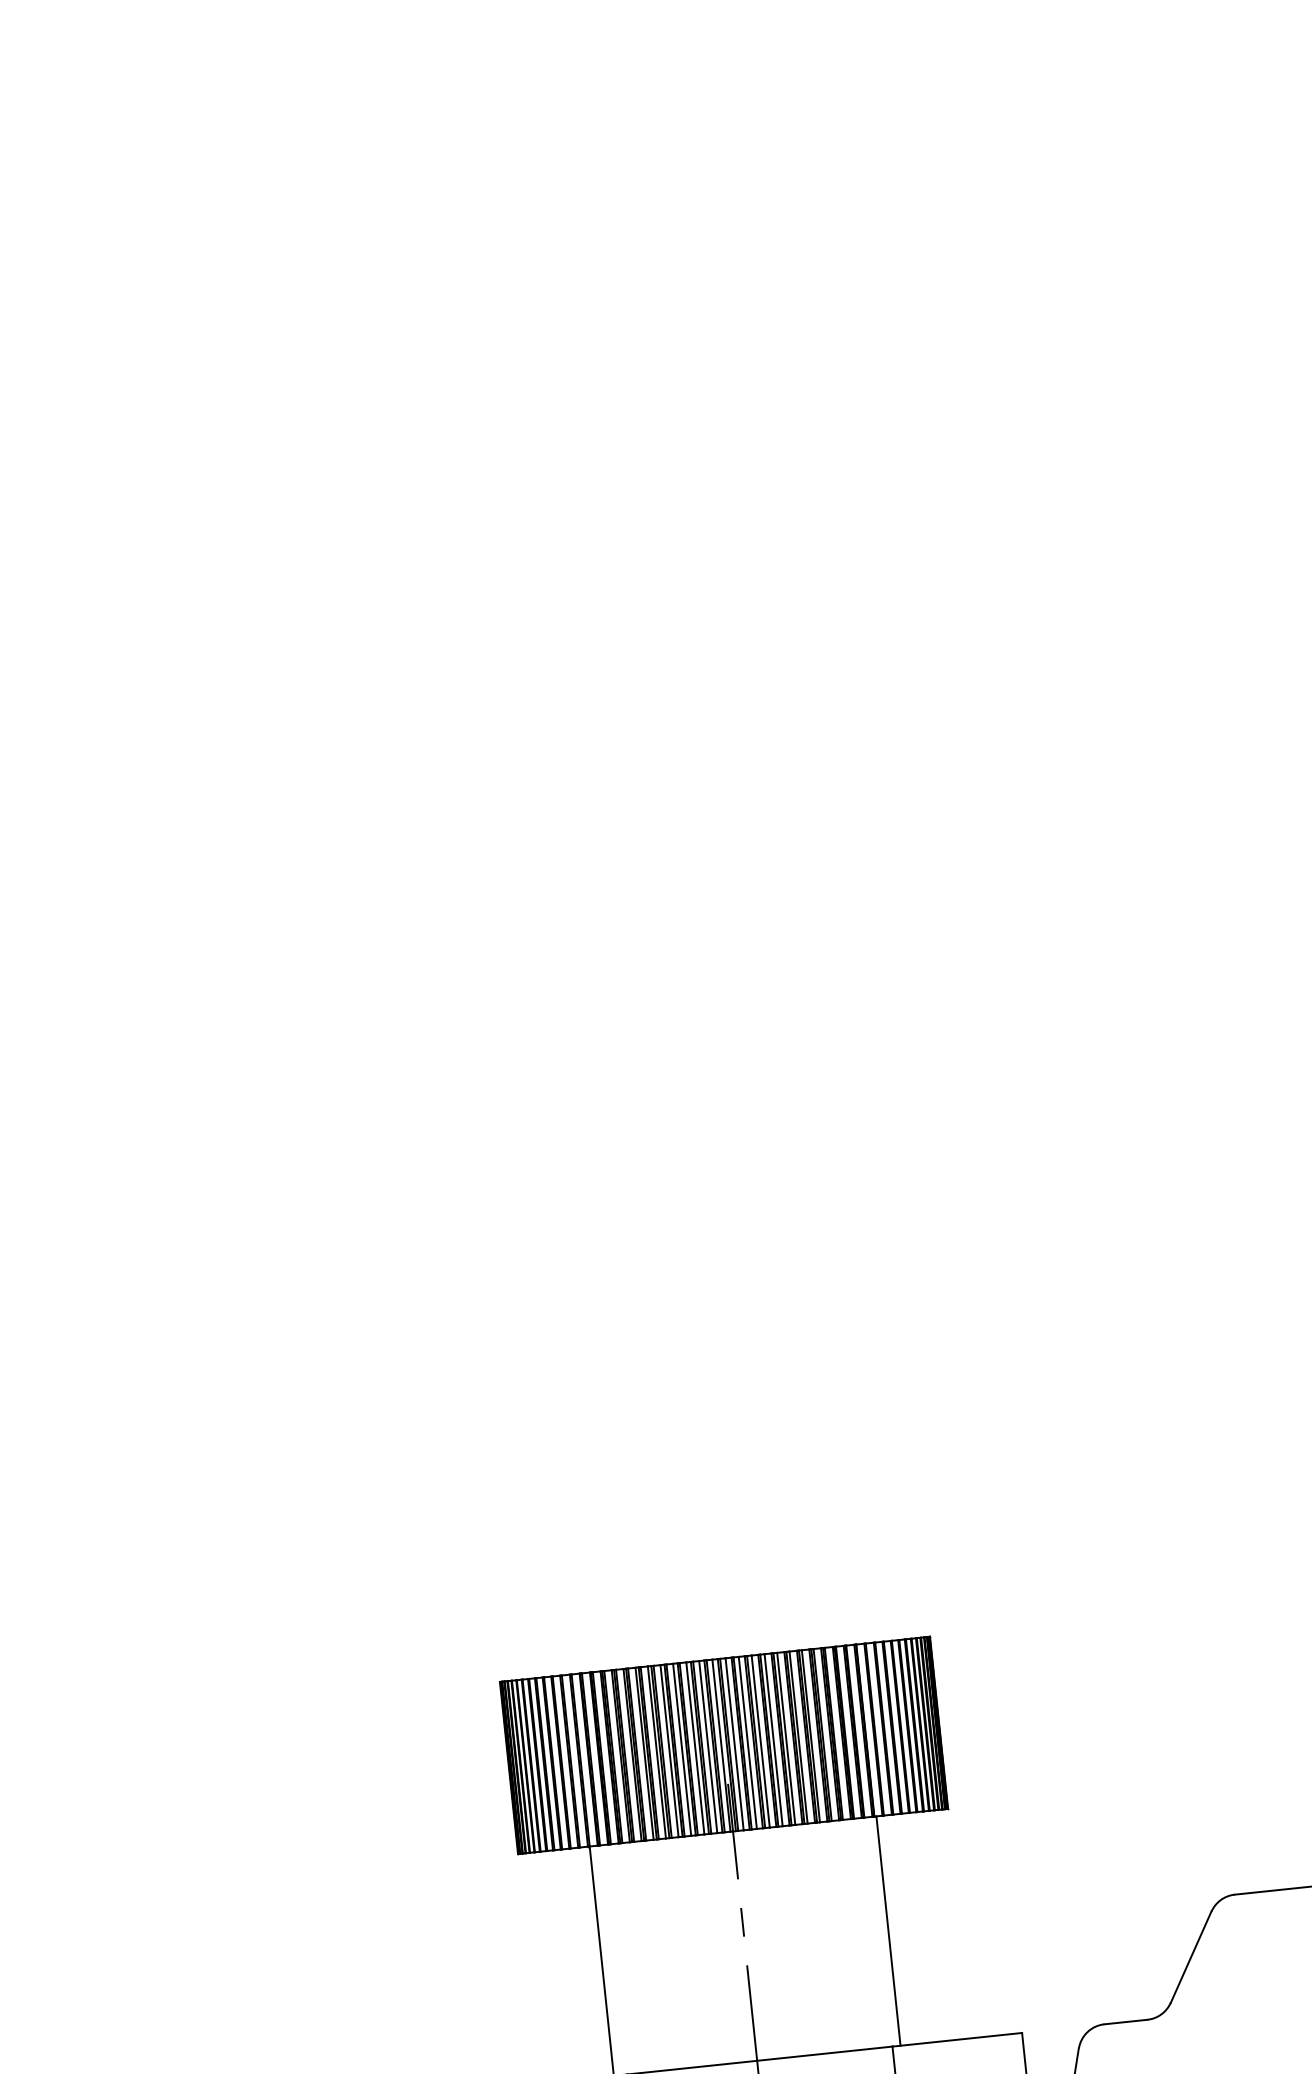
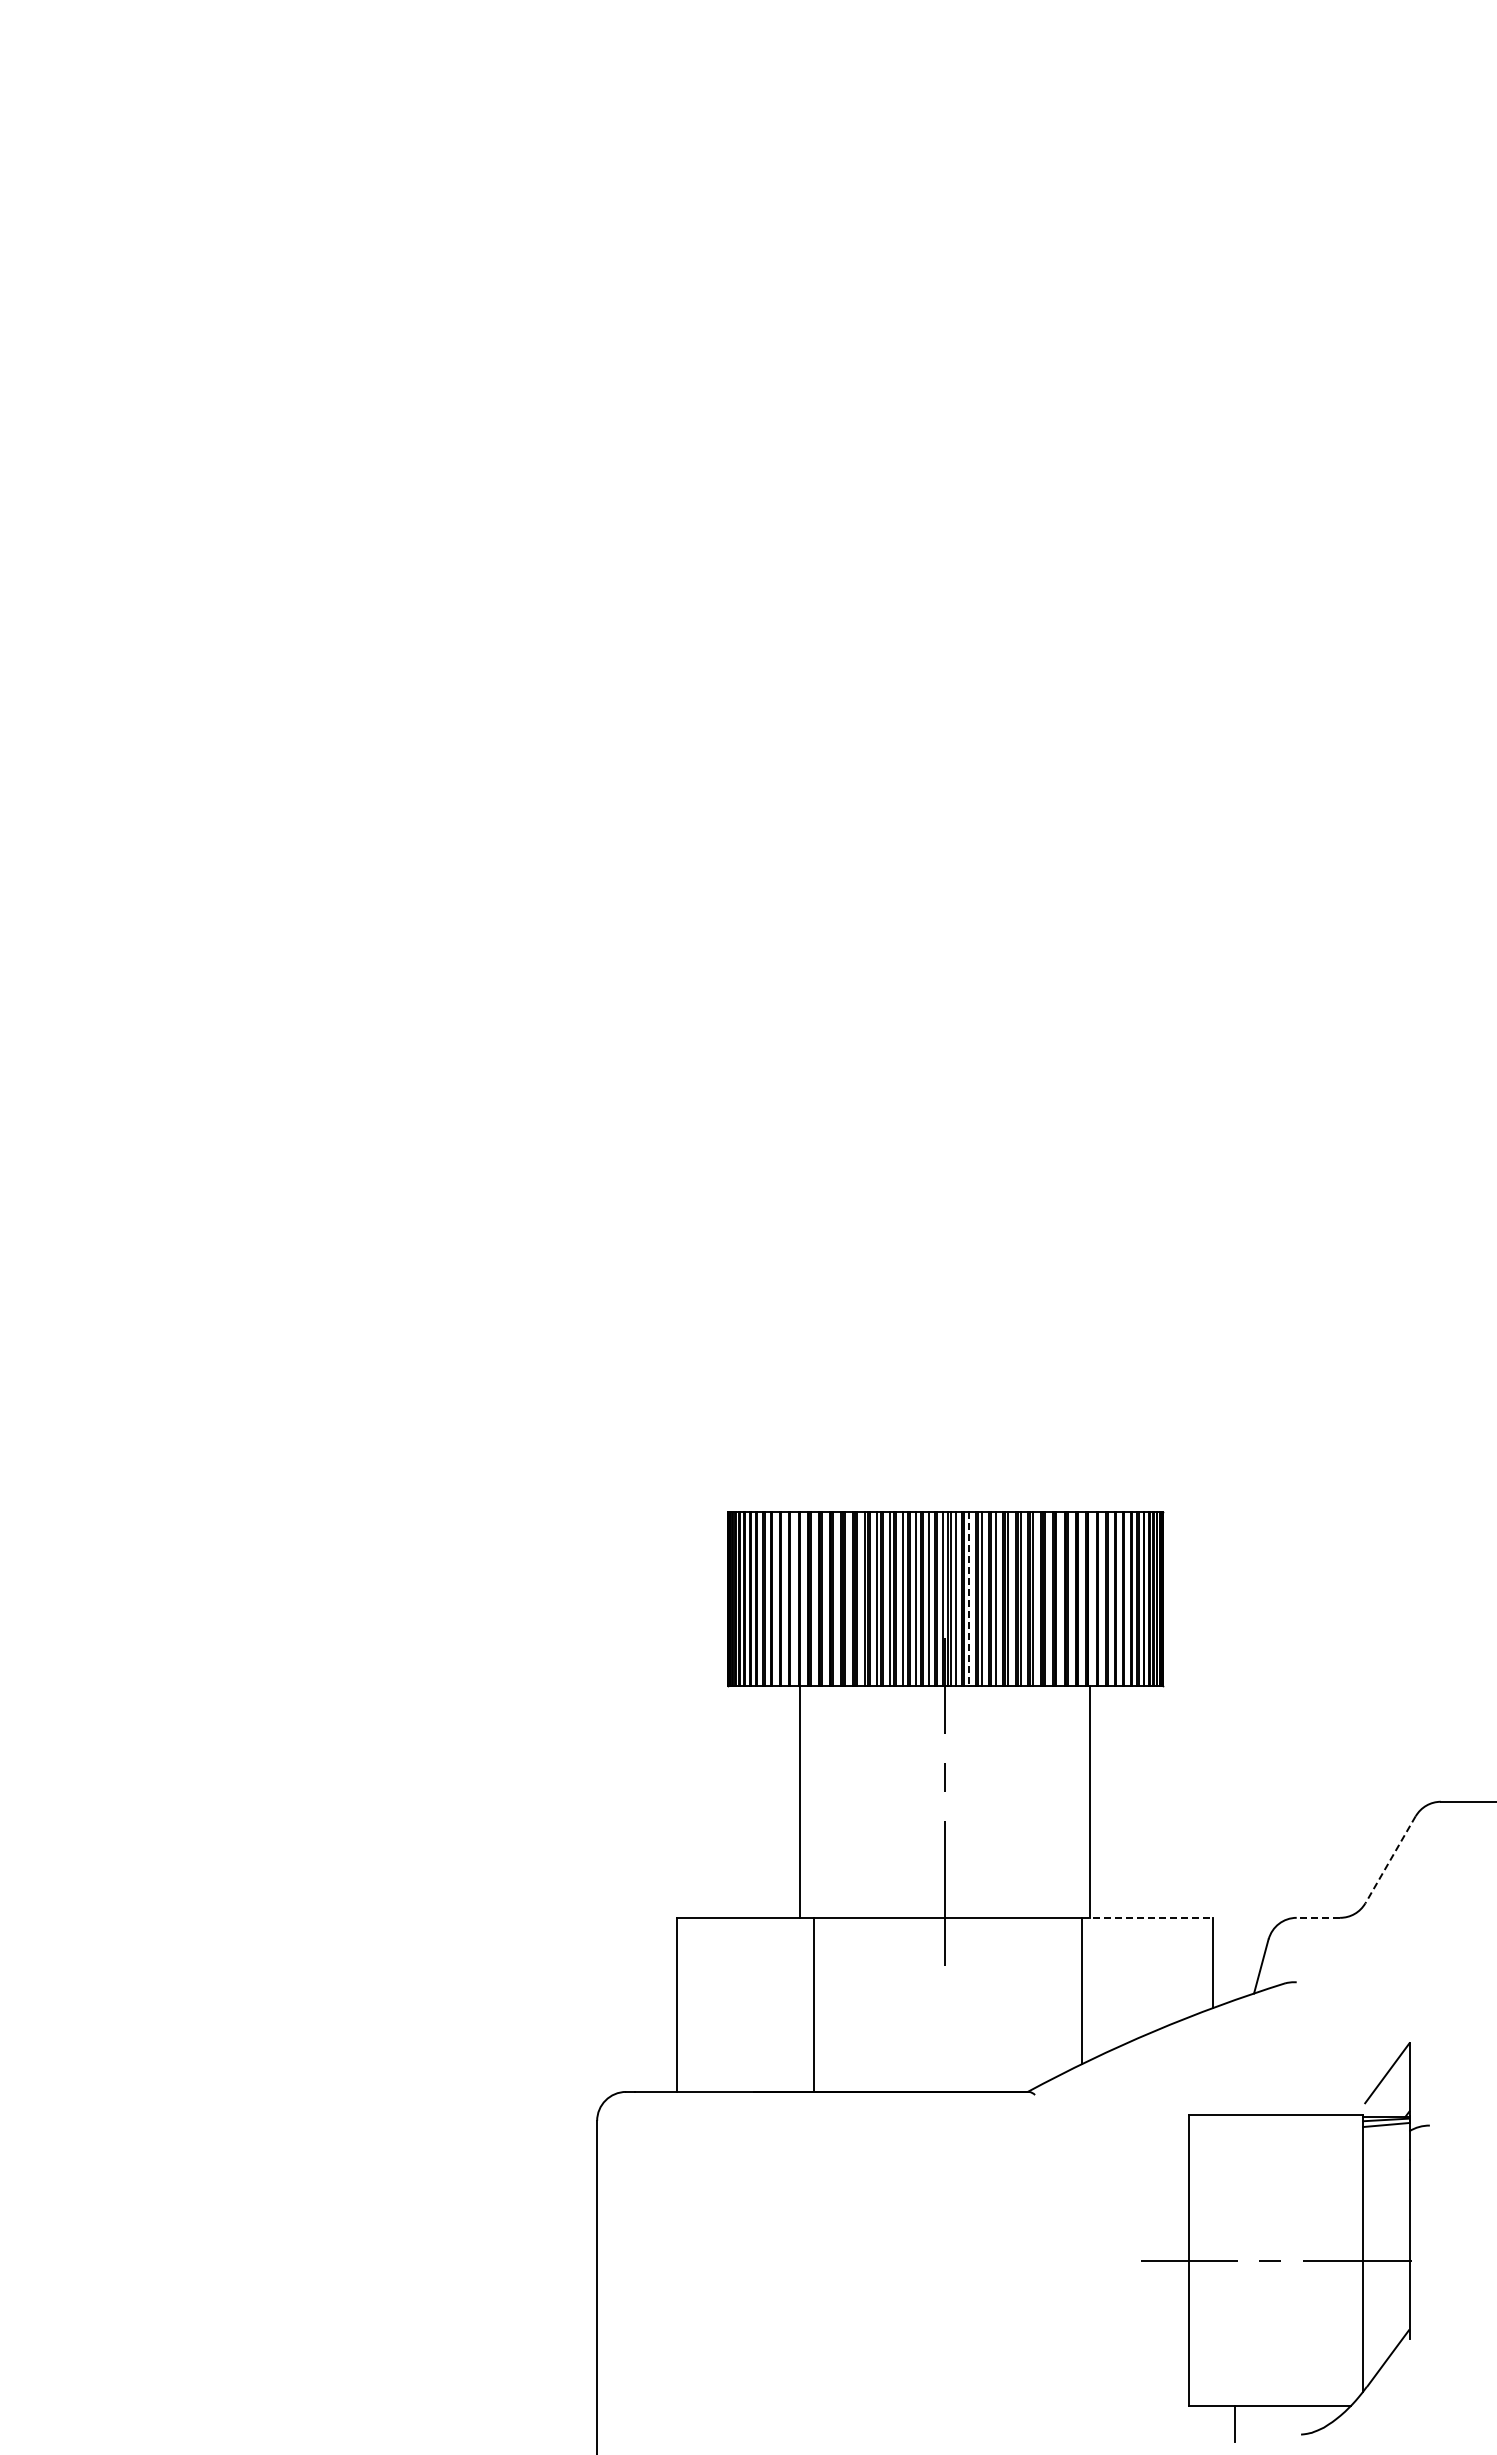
line: (747, 1743) -> (969, 1599), solid -> dashed
line: (1191, 1957) -> (1390, 1860), solid -> dashed
line: (1125, 2021) -> (1318, 1917), solid -> dashed
line: (956, 2039) -> (1147, 1917), solid -> dashed

